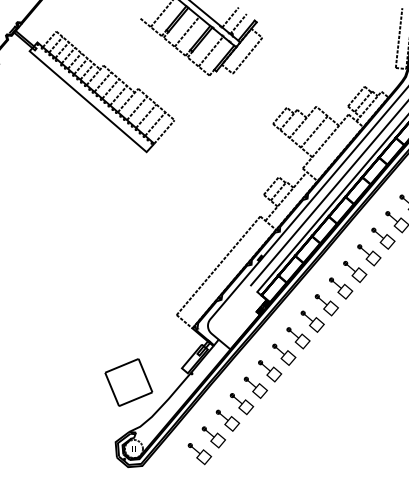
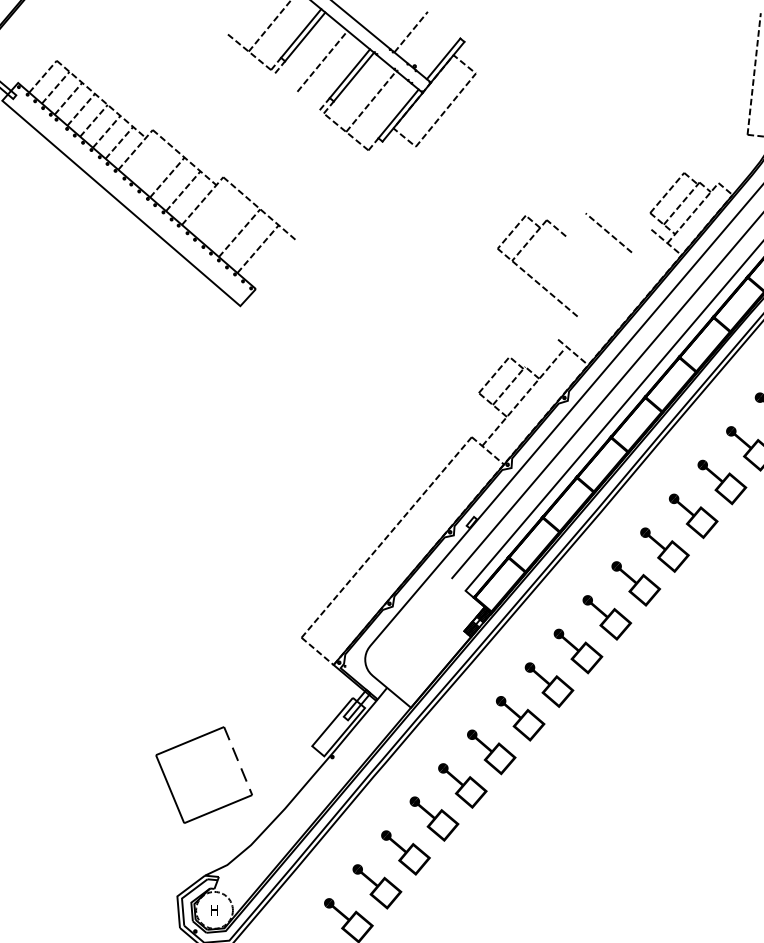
line: (238, 24) -> (427, 46), removed
line: (174, 46) -> (297, 91), removed
line: (102, 81) -> (150, 162), removed
line: (137, 108) -> (221, 217), removed
line: (302, 122) -> (557, 245), removed
line: (164, 131) -> (276, 264), removed
line: (313, 131) -> (579, 264), removed
line: (325, 141) -> (604, 284), removed
line: (145, 376) -> (238, 762), solid -> dashed

